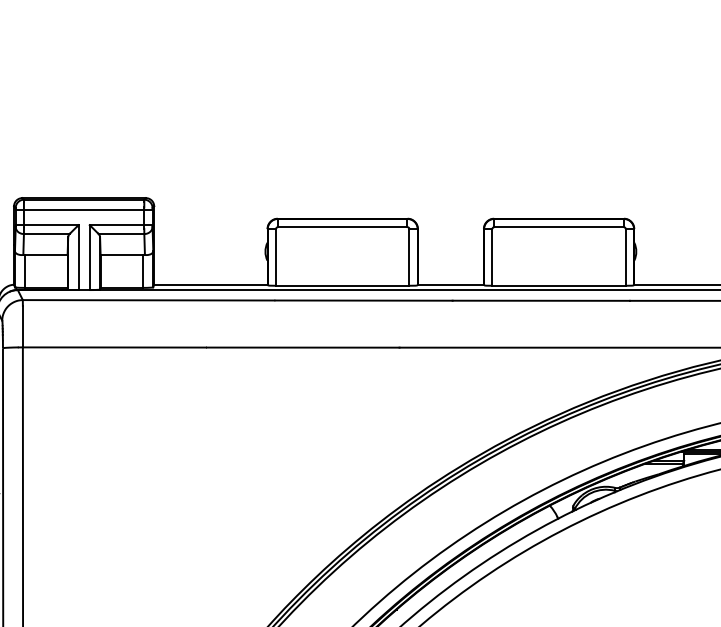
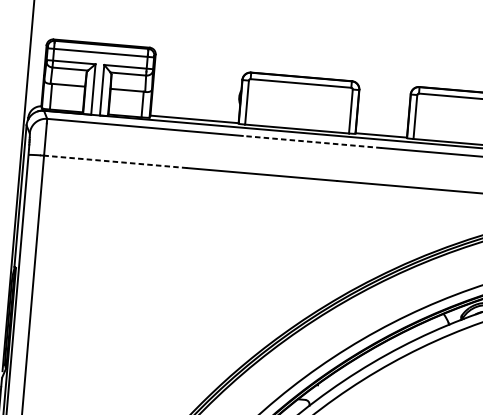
line: (364, 300) -> (313, 141), solid -> dashed
line: (114, 347) -> (115, 161), solid -> dashed

